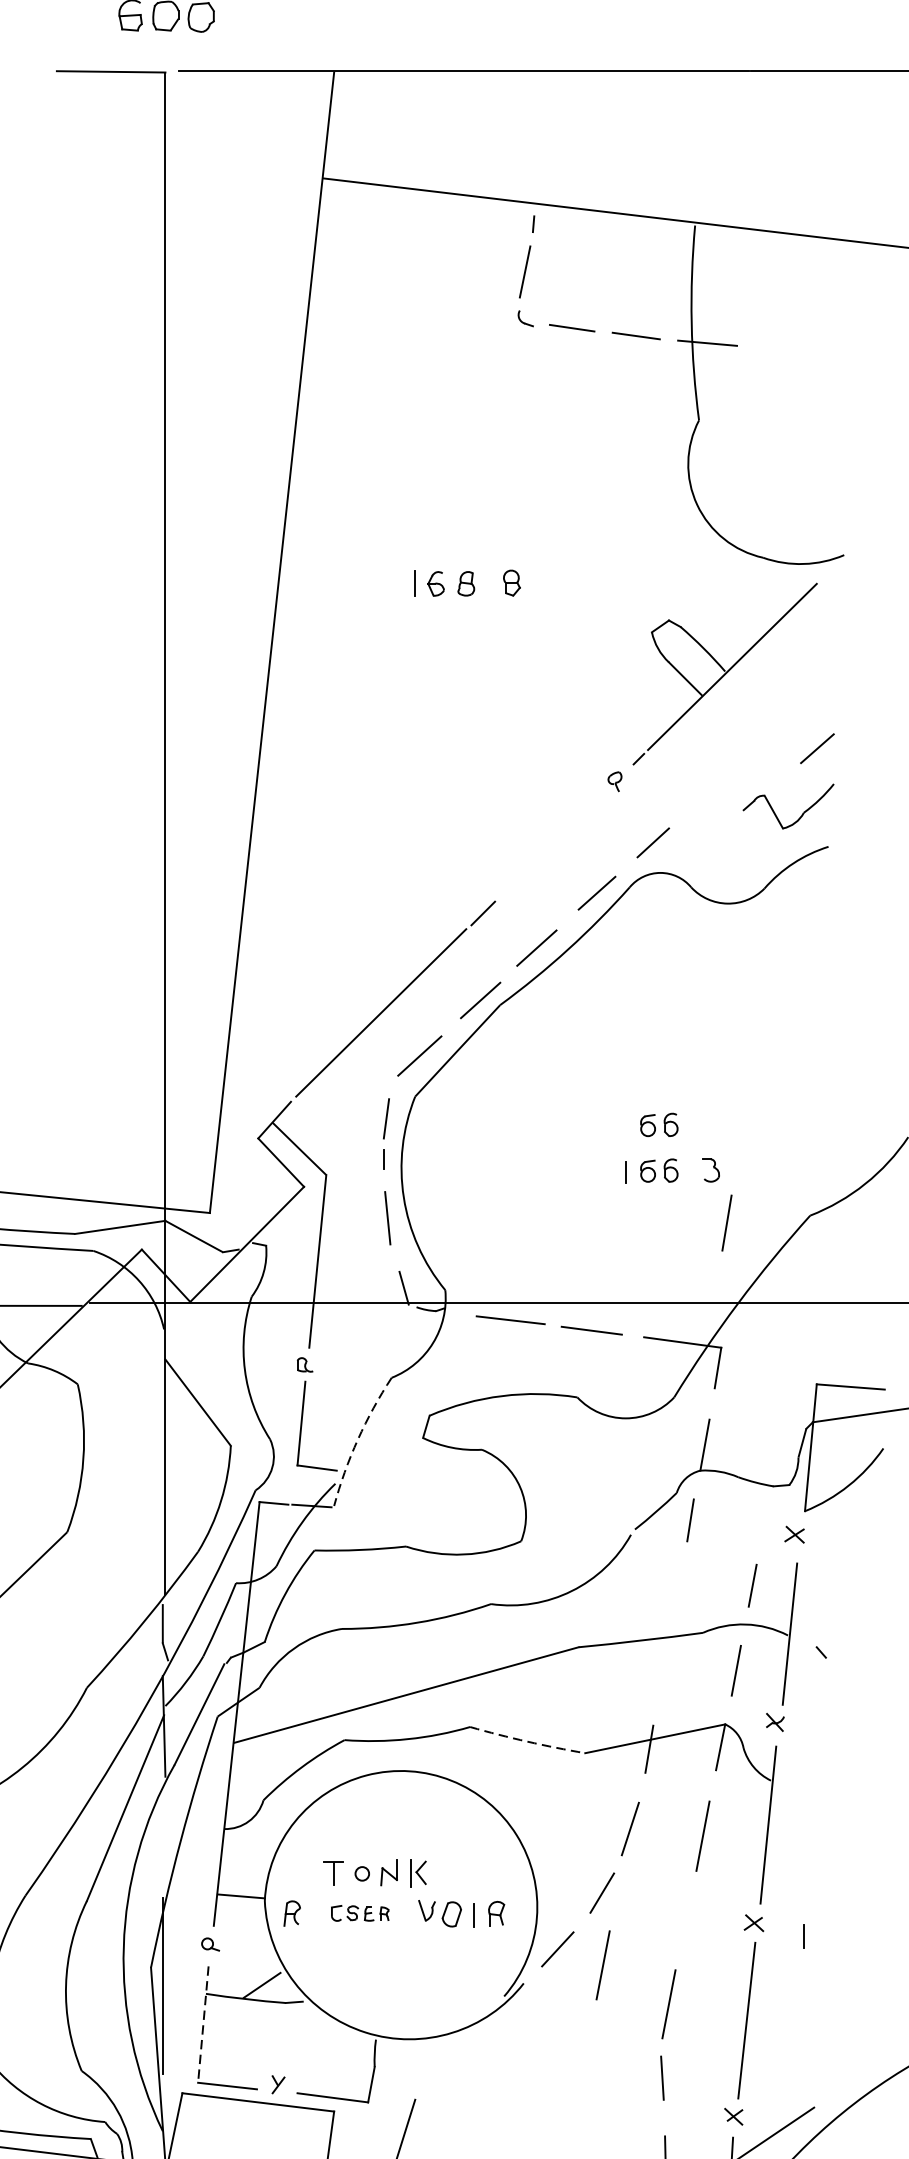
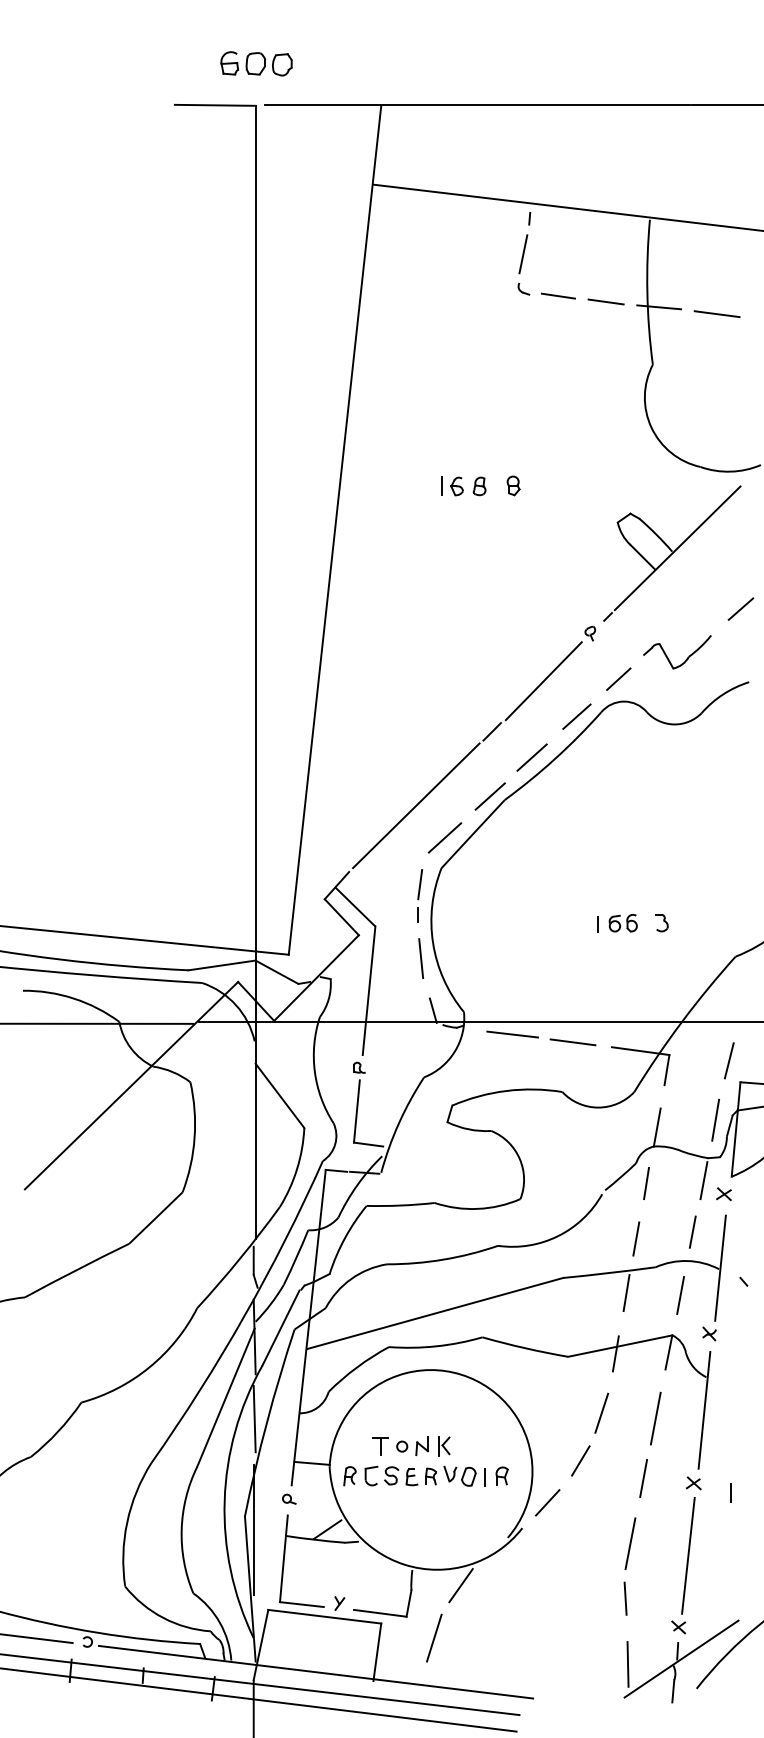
line: (784, 352) -> (716, 314), added
part: (776, 813) -> (668, 657), moved
line: (552, 845) -> (543, 681), added
part: (658, 1125) -> (622, 889), removed
line: (726, 1222) -> (715, 1119), moved
line: (802, 1355) -> (729, 1060), added
arc: (357, 1439) -> (398, 1123), dashed -> solid
line: (767, 1516) -> (703, 1180), added
line: (677, 1594) -> (636, 1238), added
line: (663, 1668) -> (626, 1293), added
arc: (527, 1742) -> (525, 1348), dashed -> solid
line: (163, 1837) -> (254, 1419), added
part: (360, 1912) -> (400, 1475), size x1.67
line: (686, 1916) -> (643, 1478), added
line: (603, 1965) -> (581, 1514), removed
line: (202, 2025) -> (283, 1559), dashed -> solid
line: (440, 2060) -> (460, 1585), added

